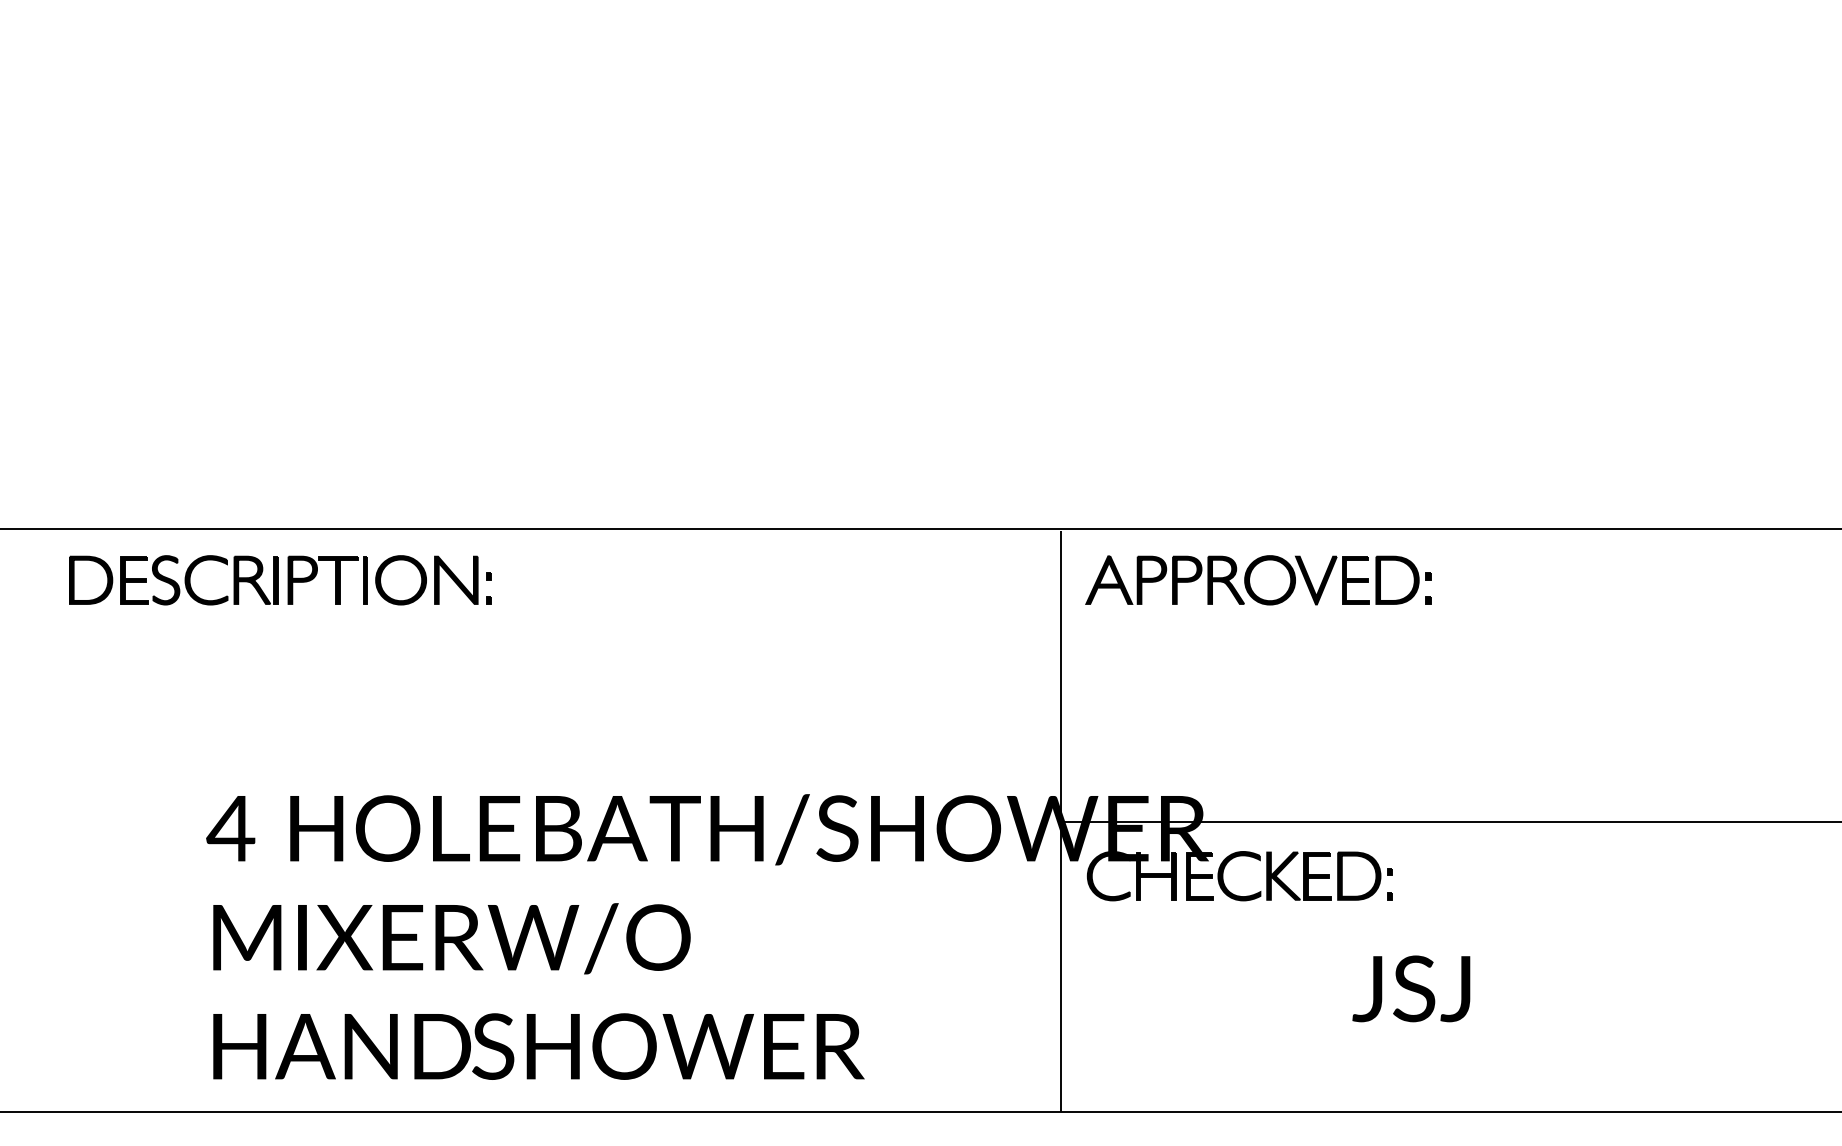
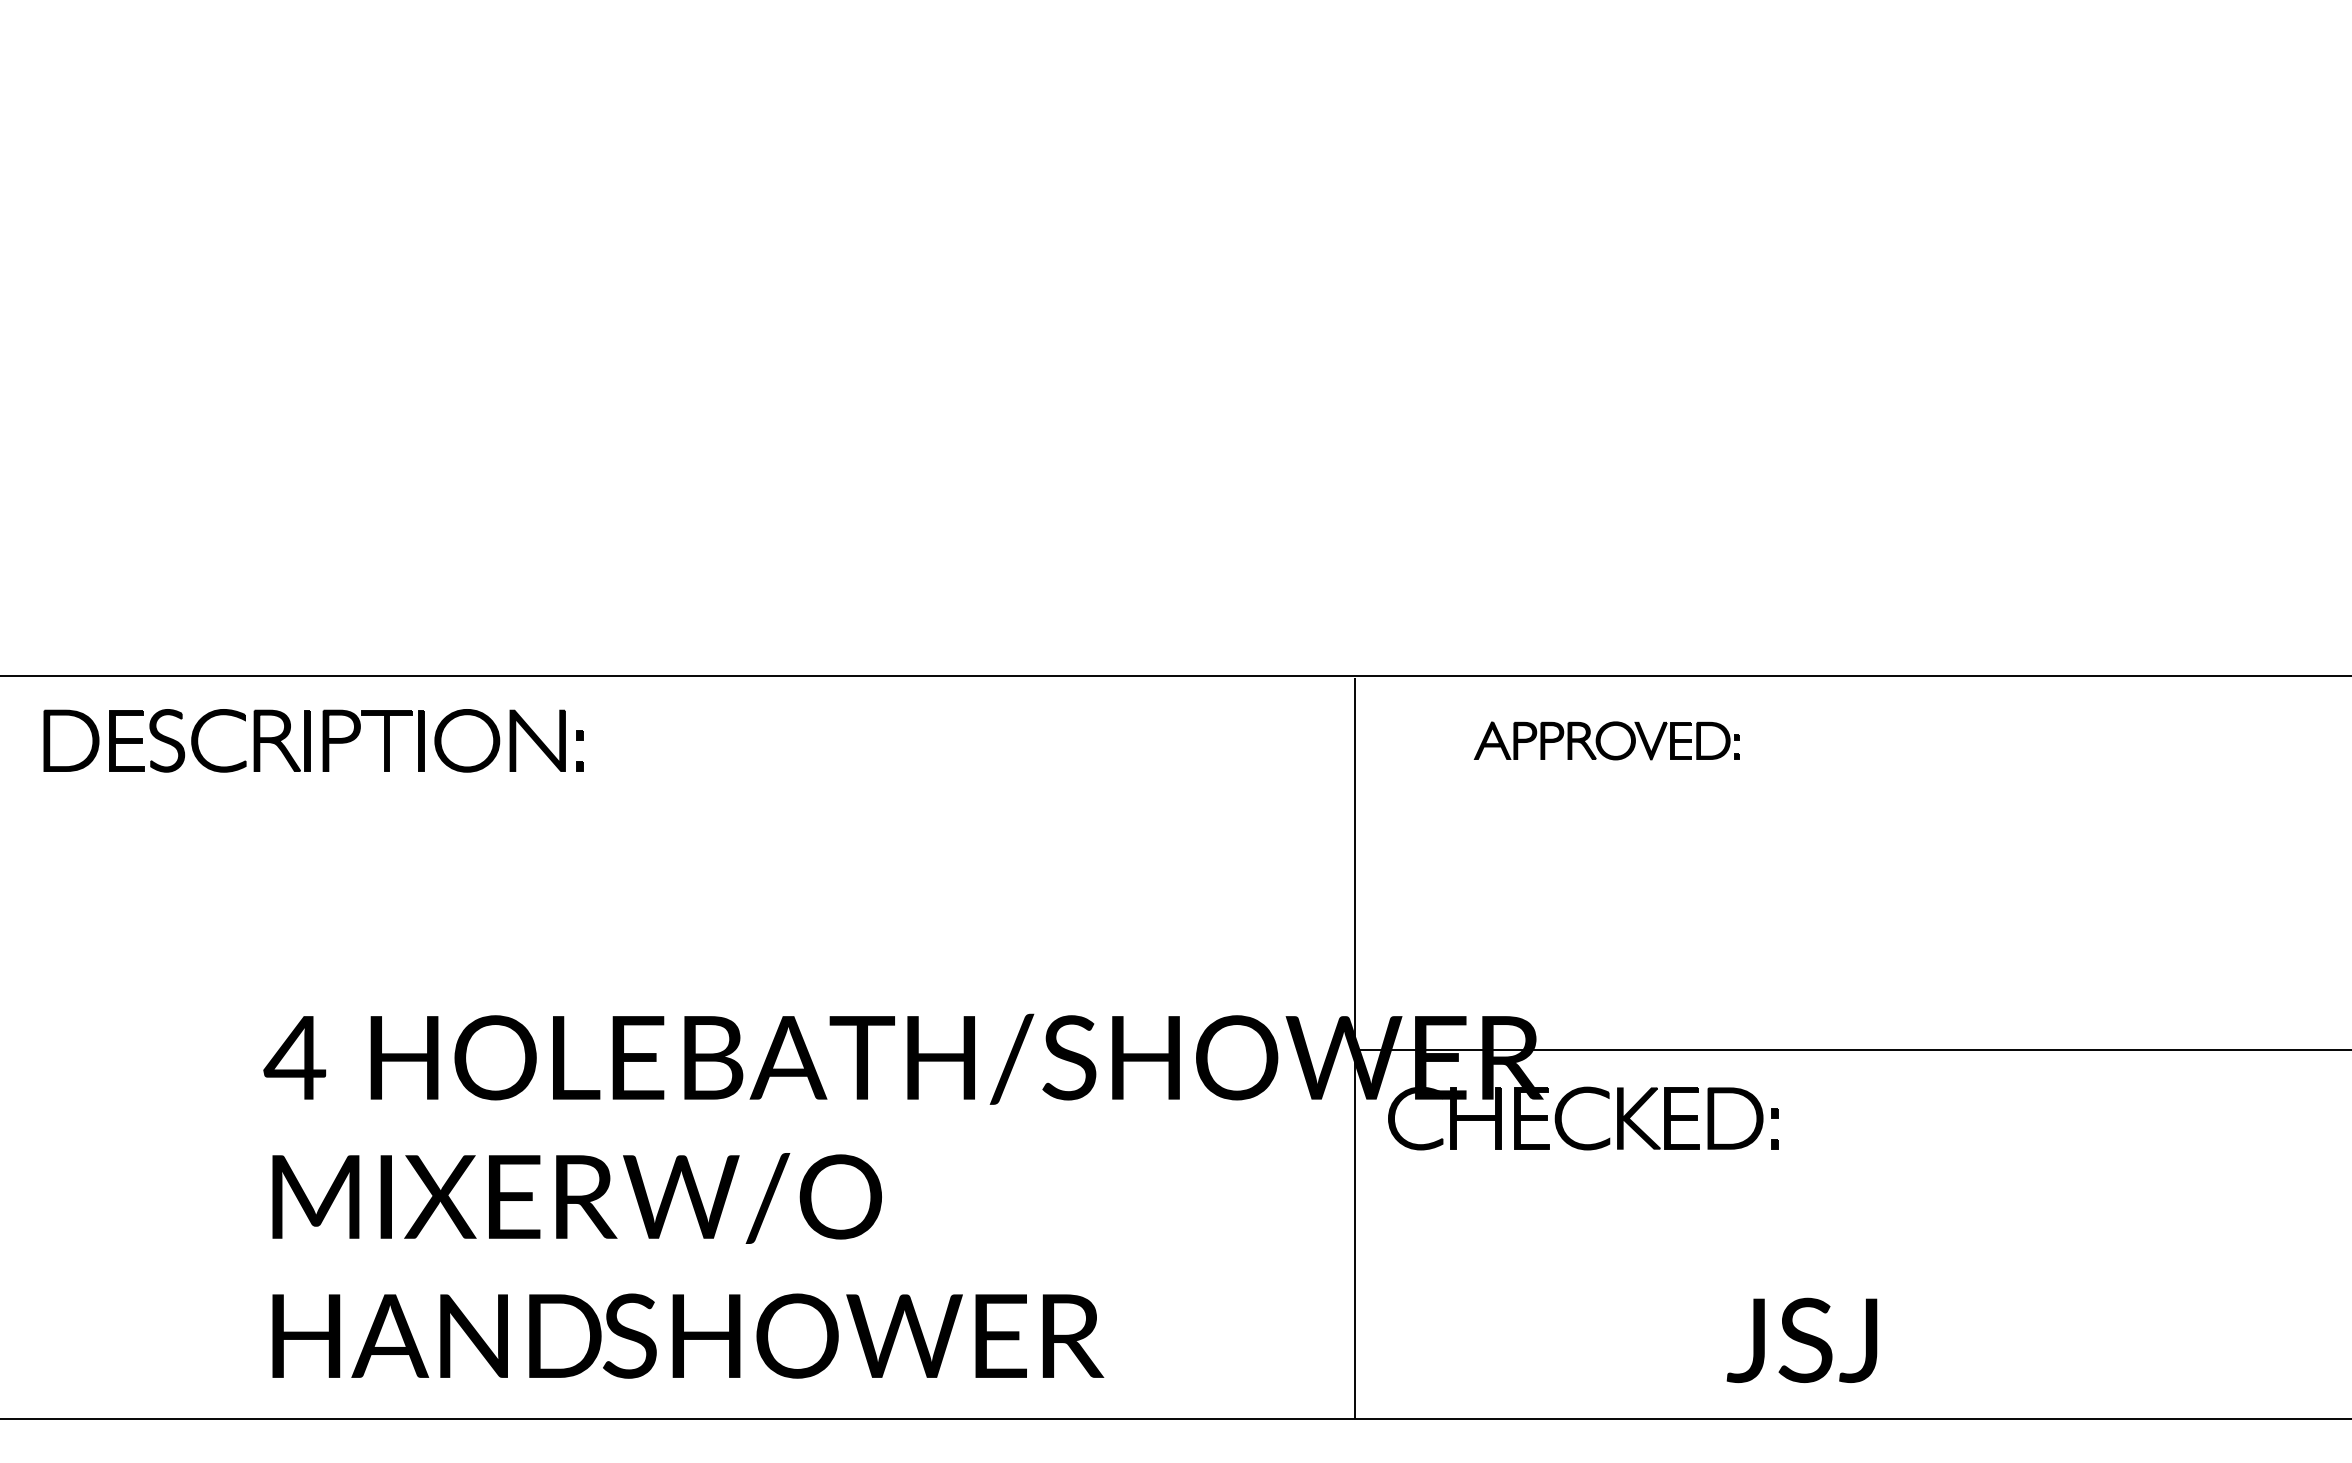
part: (280, 580) -> (313, 740), moved
part: (1258, 580) -> (1606, 740), size x0.6
text: (1410, 988) -> (1801, 1339), moved

